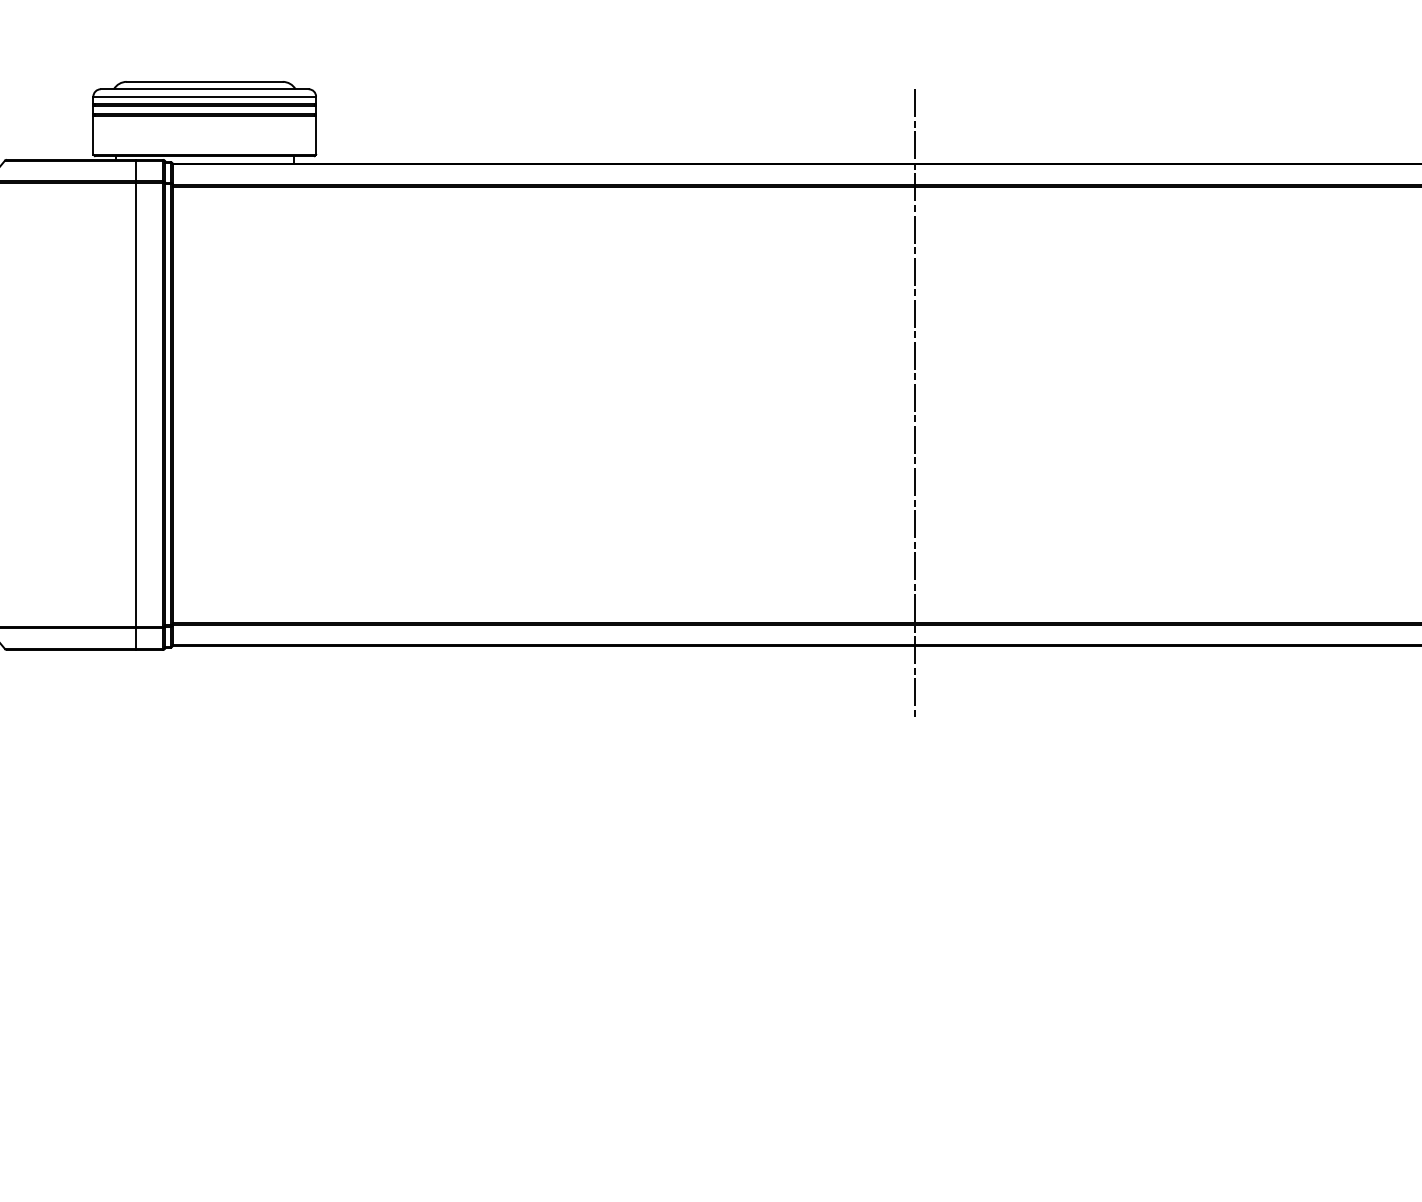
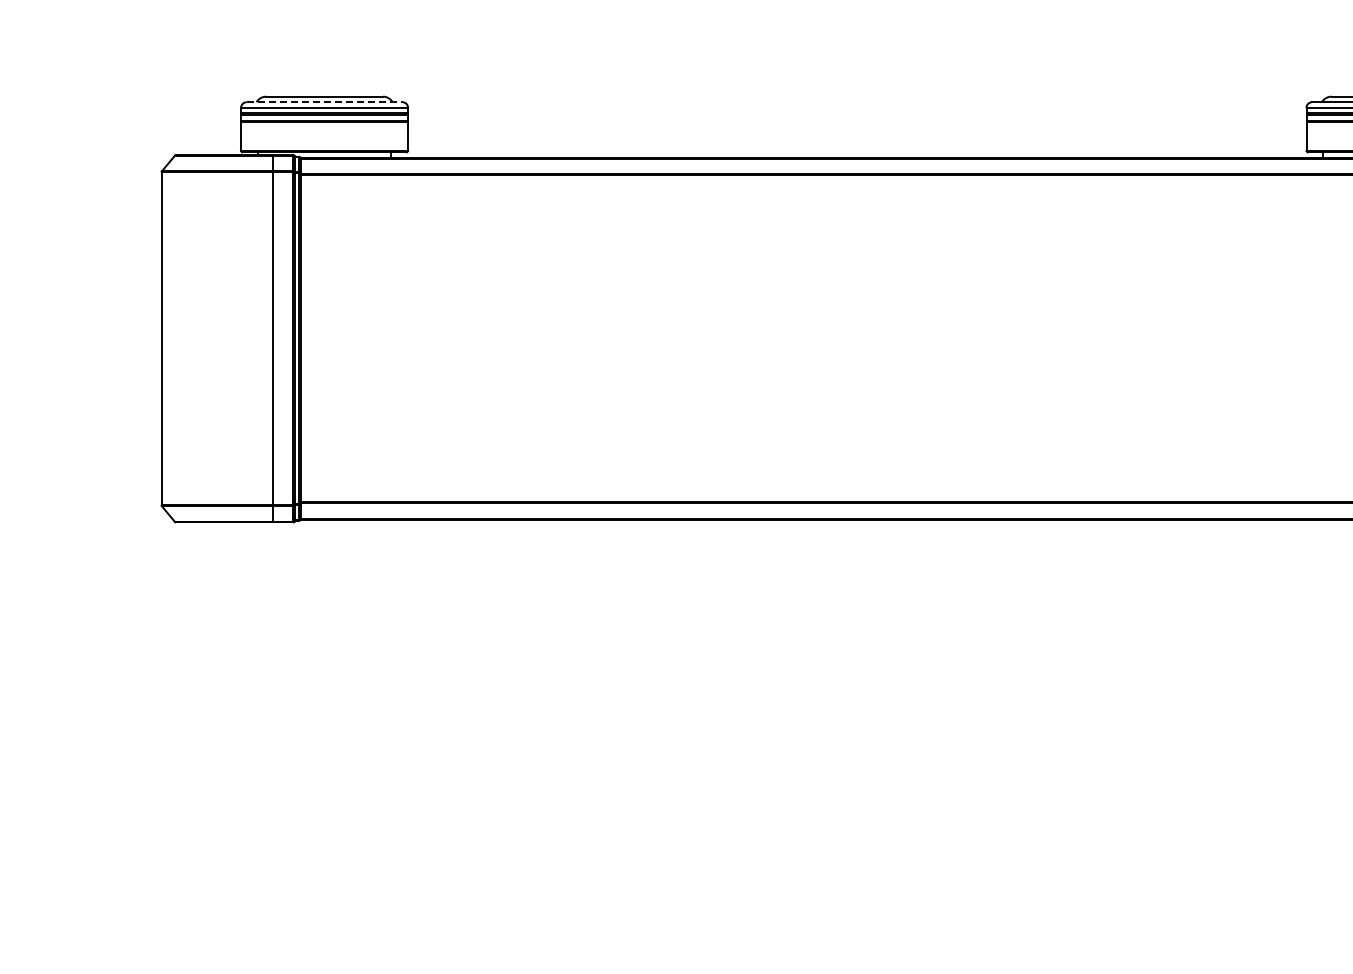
line: (204, 89) -> (324, 102), solid -> dashed
line: (915, 404) -> (857, 338), removed

